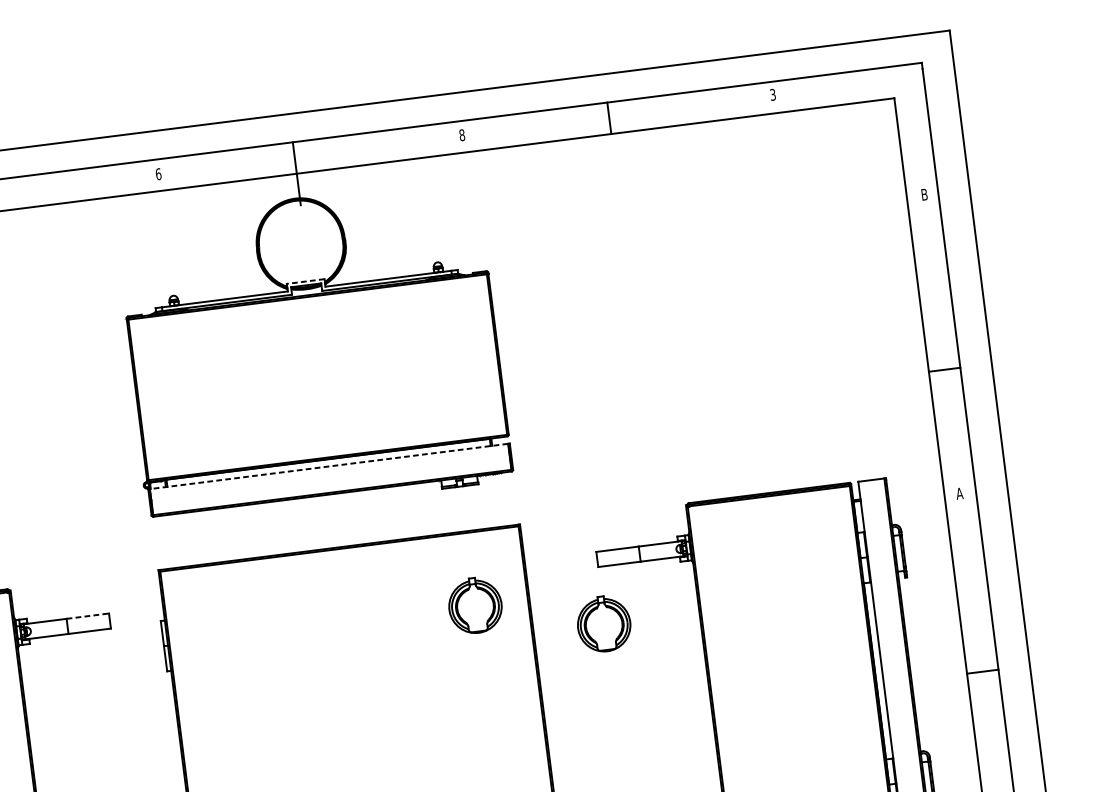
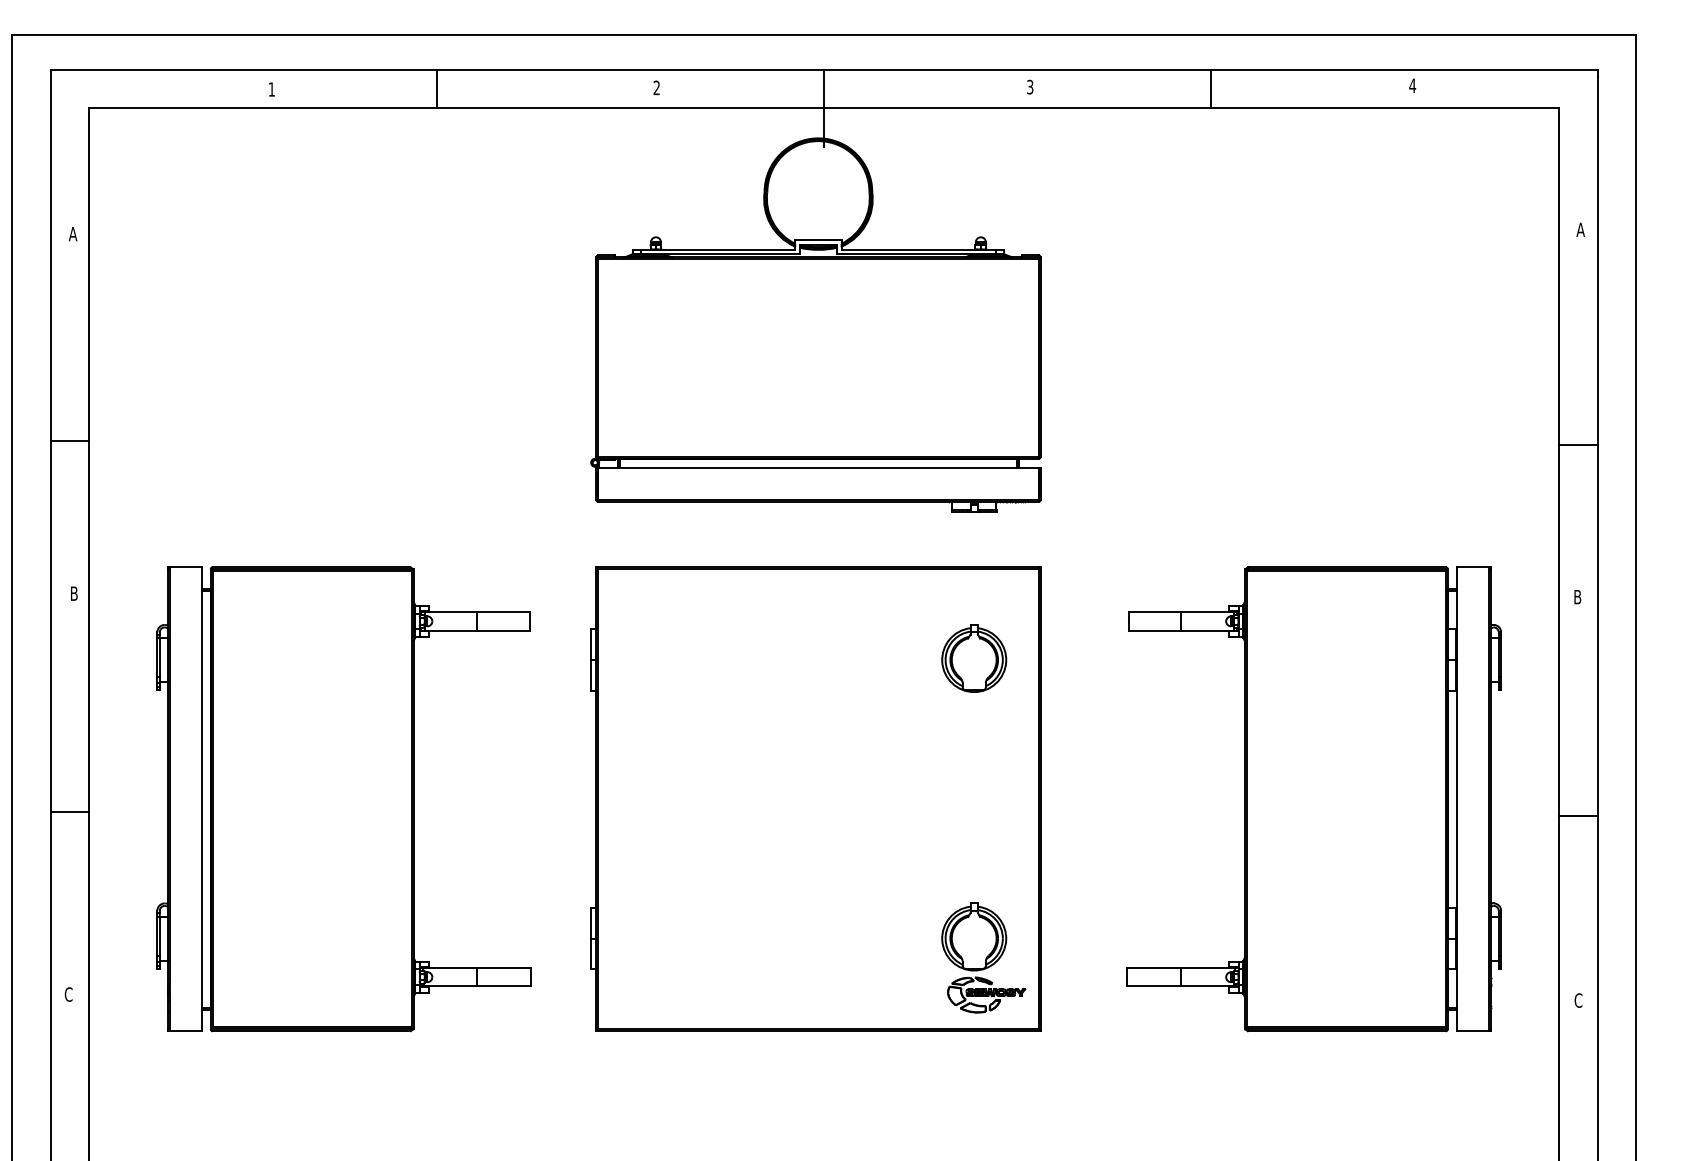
text: (772, 94) -> (1412, 85), 3 -> 4
text: (462, 135) -> (1030, 87), 8 -> 3
text: (158, 173) -> (656, 87), 6 -> 2
text: (924, 194) -> (1580, 229), B -> A
line: (304, 281) -> (817, 240), dashed -> solid
line: (328, 466) -> (817, 467), dashed -> solid
text: (959, 494) -> (1577, 597), A -> B
line: (88, 616) -> (504, 612), dashed -> solid
part: (604, 623) -> (1127, 700), removed

